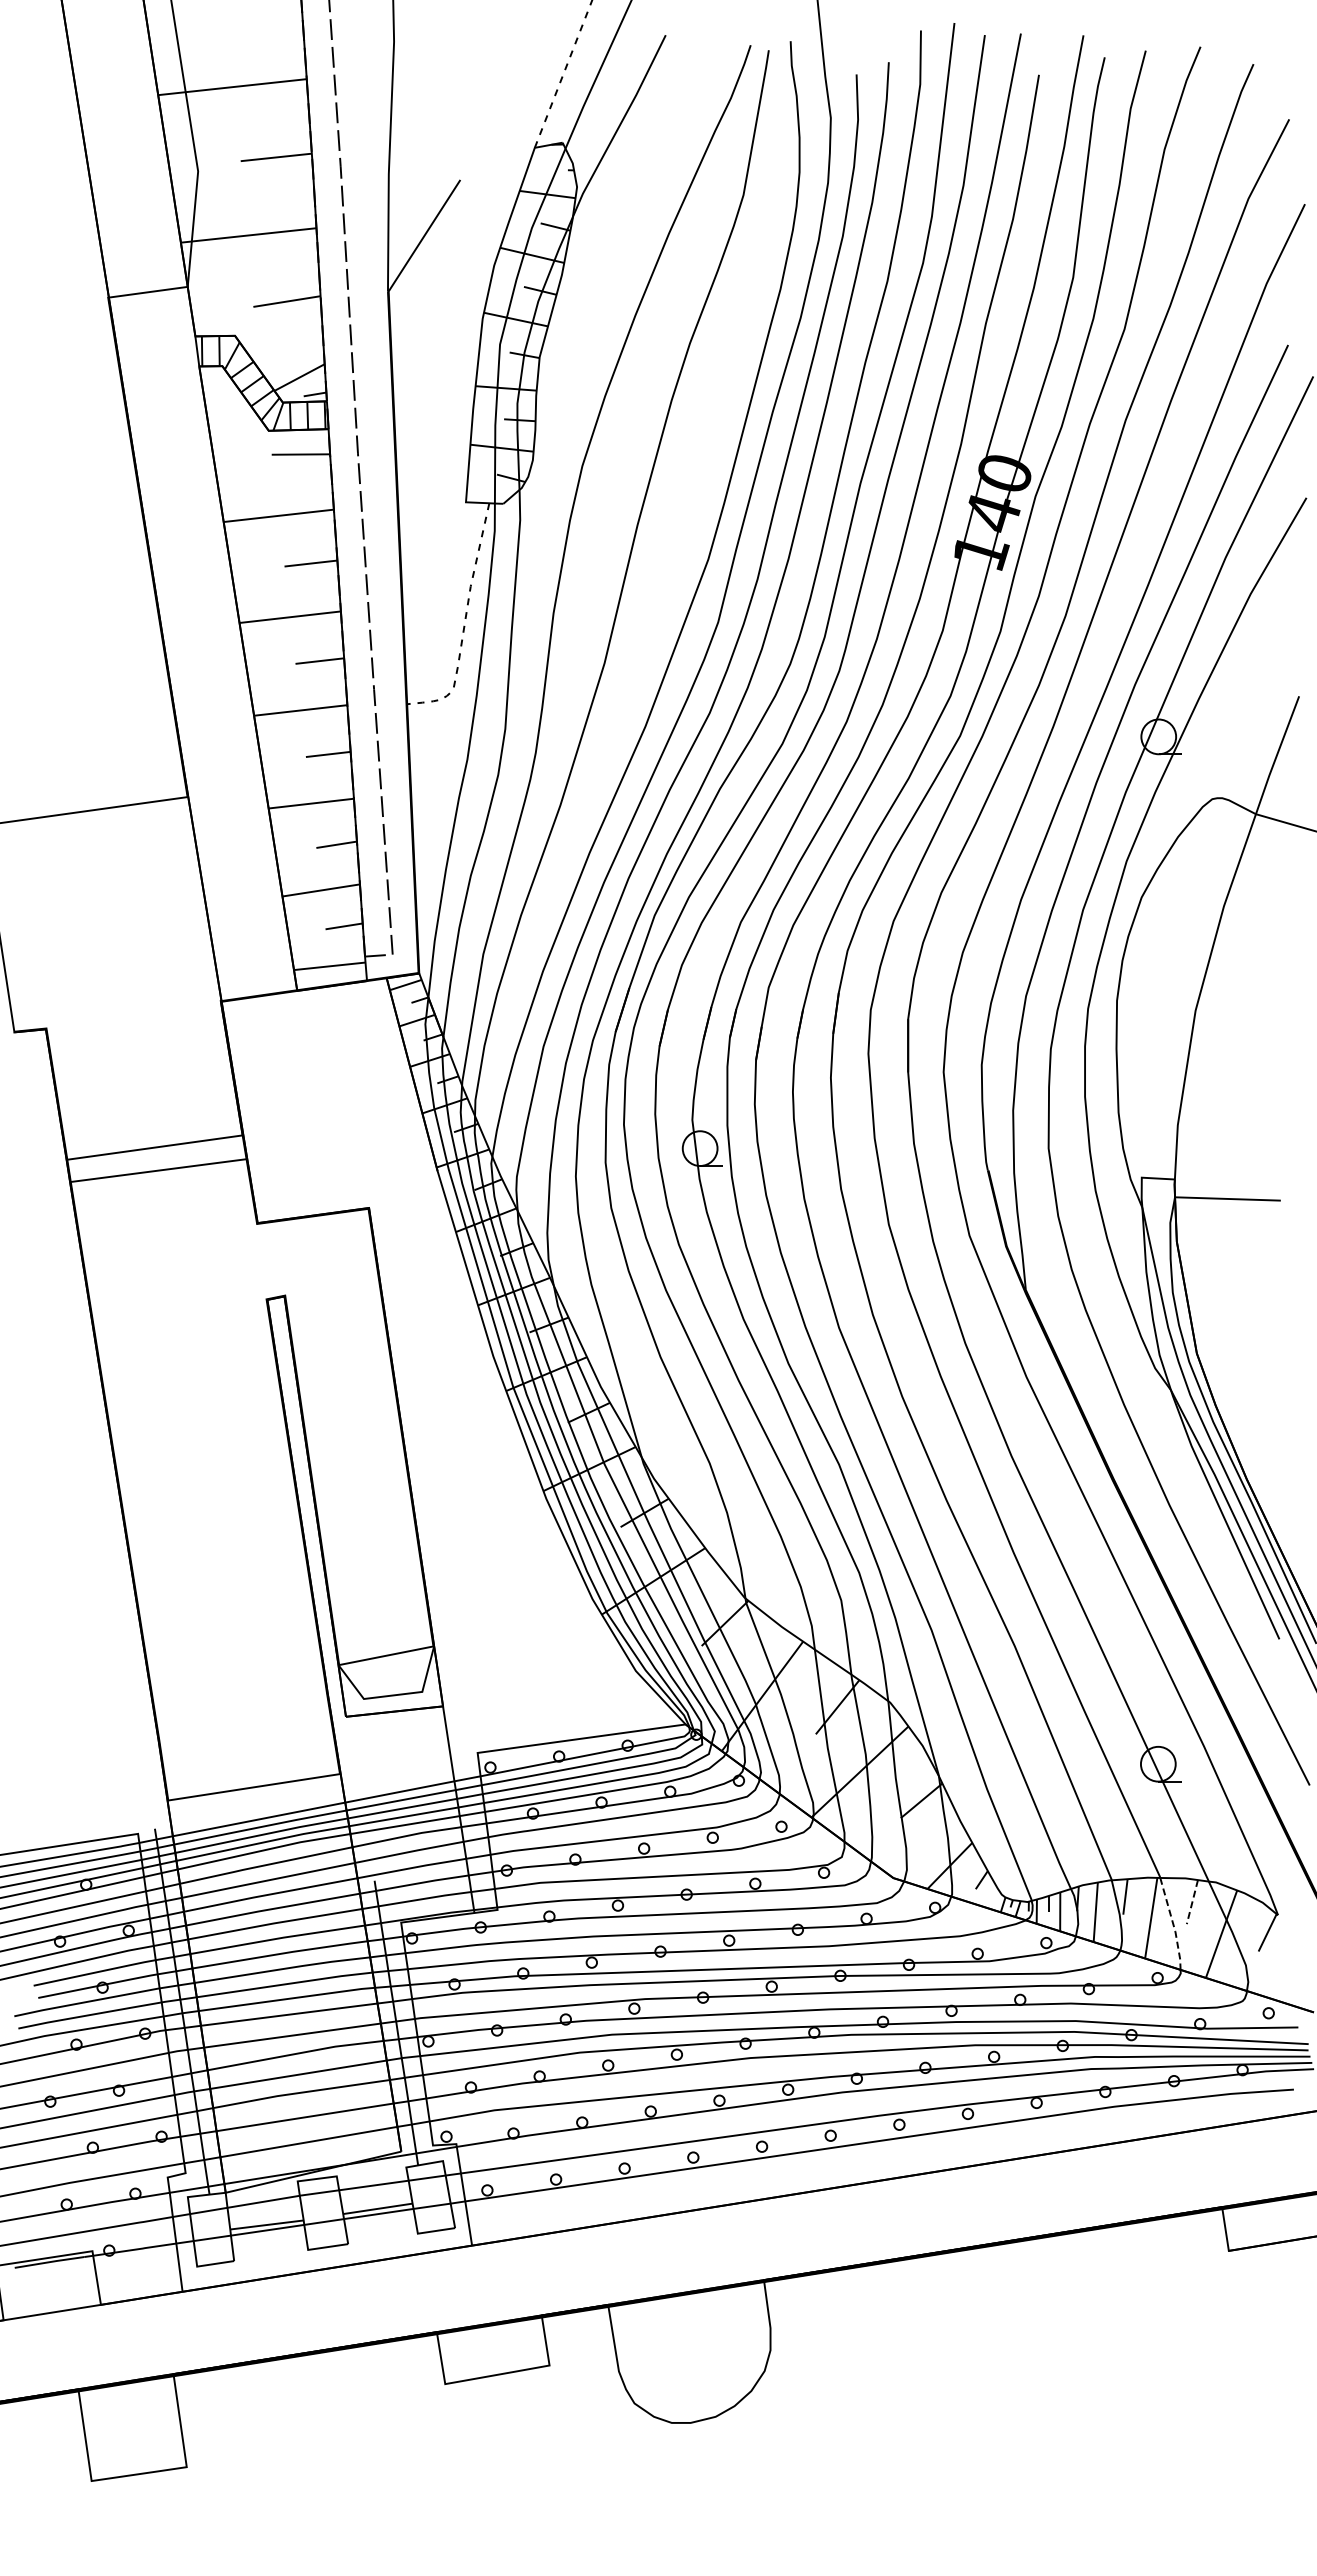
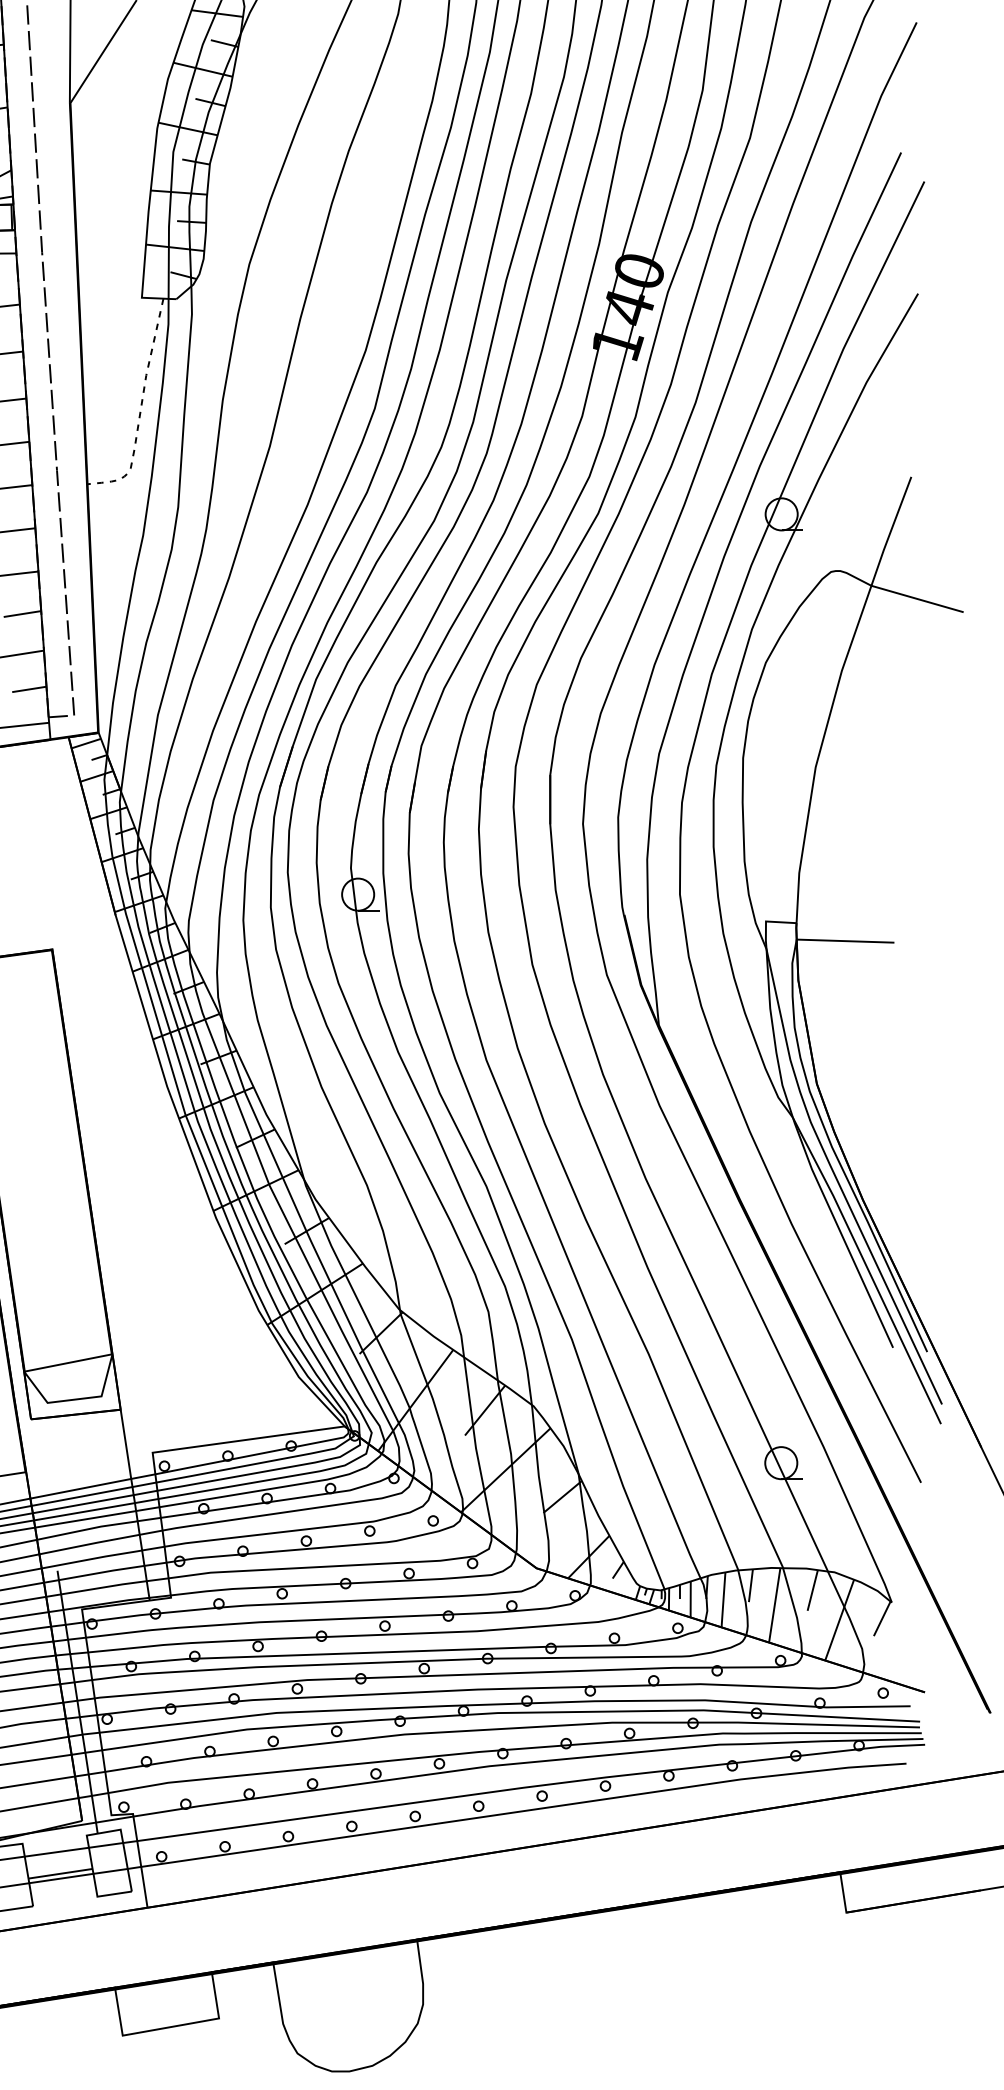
line: (1192, 1902) -> (812, 1590), dashed -> solid
line: (1173, 1924) -> (795, 1611), dashed -> solid

